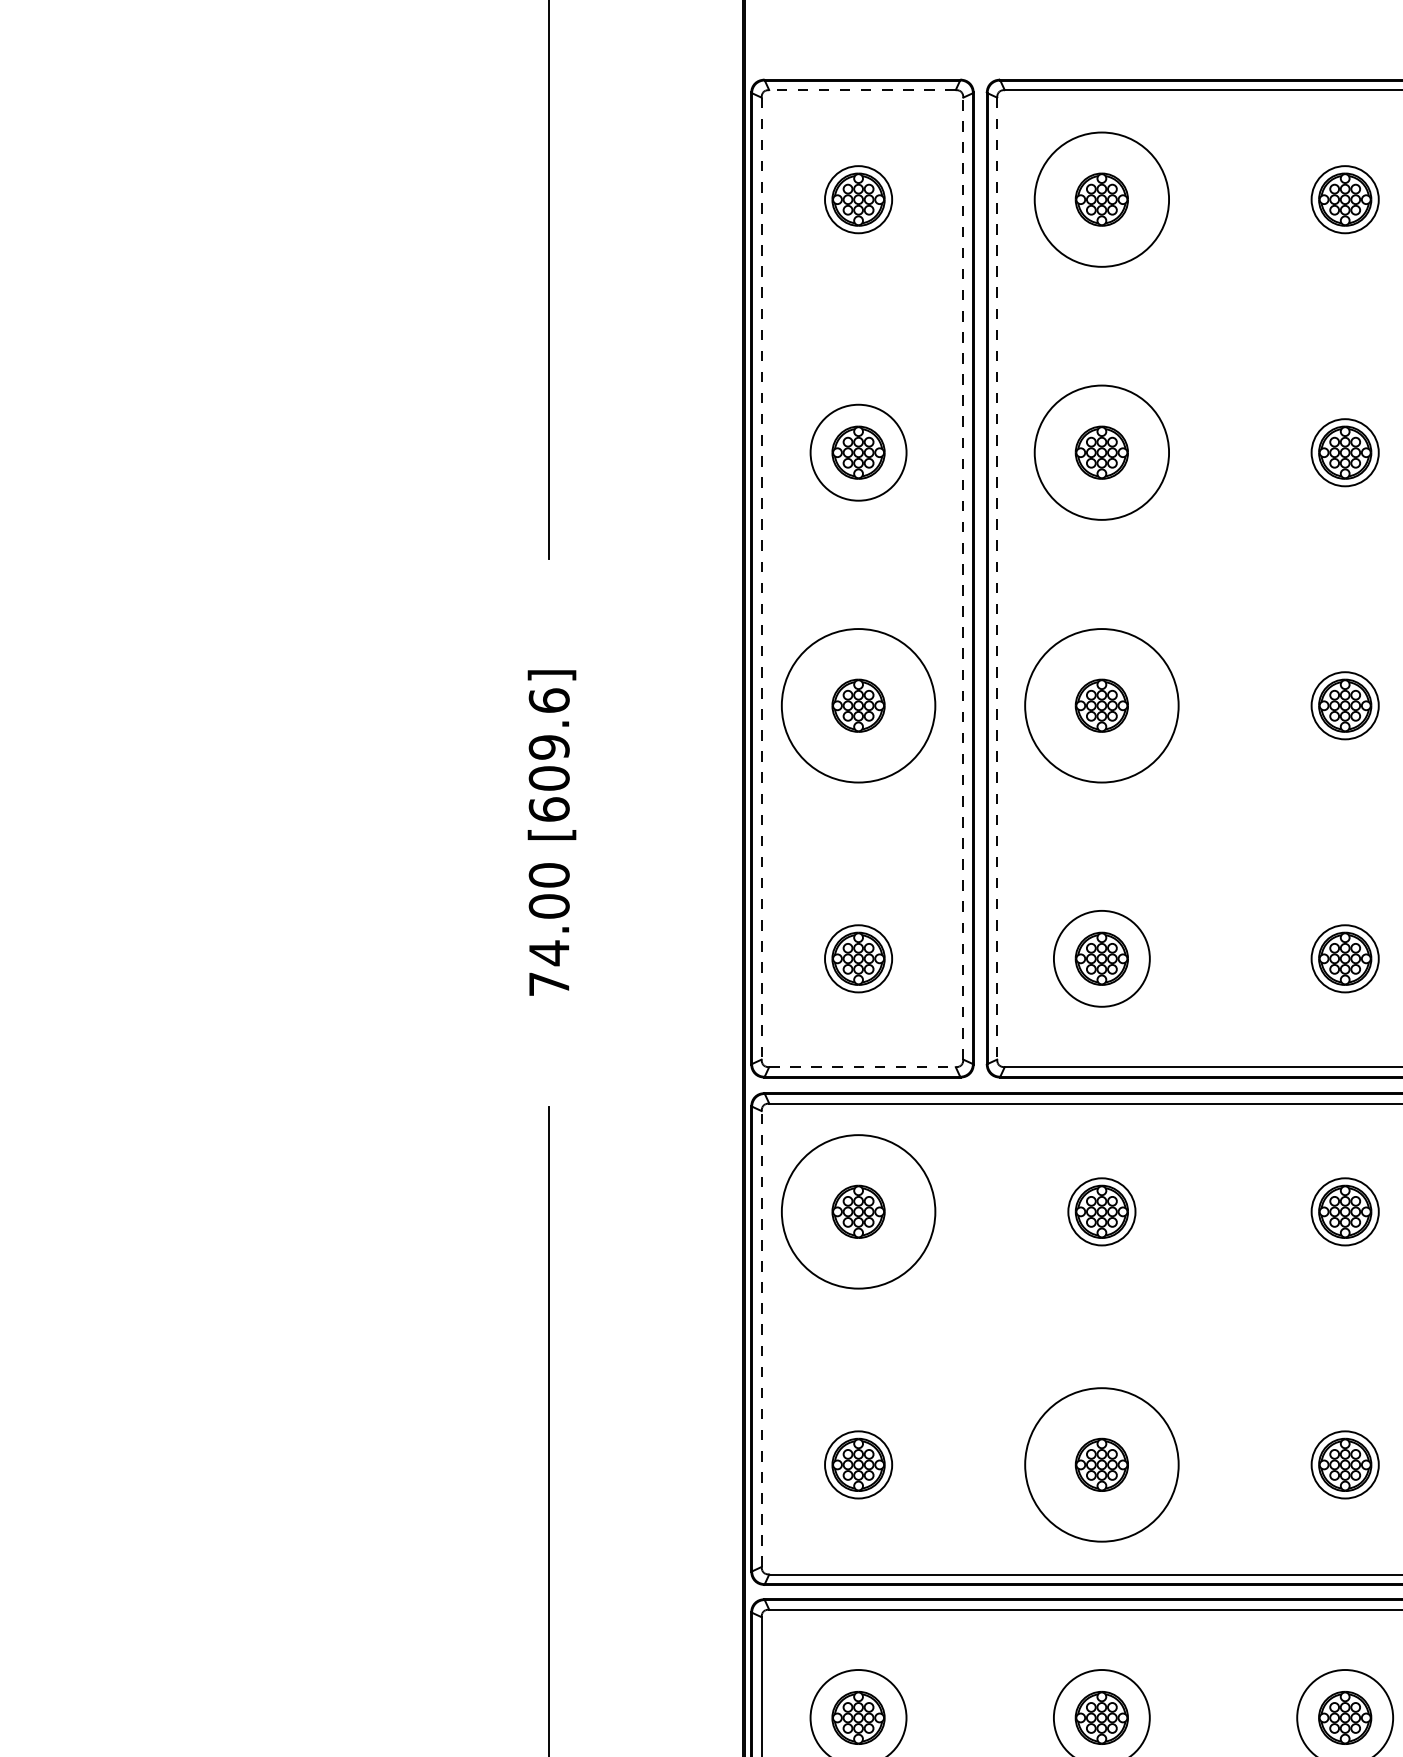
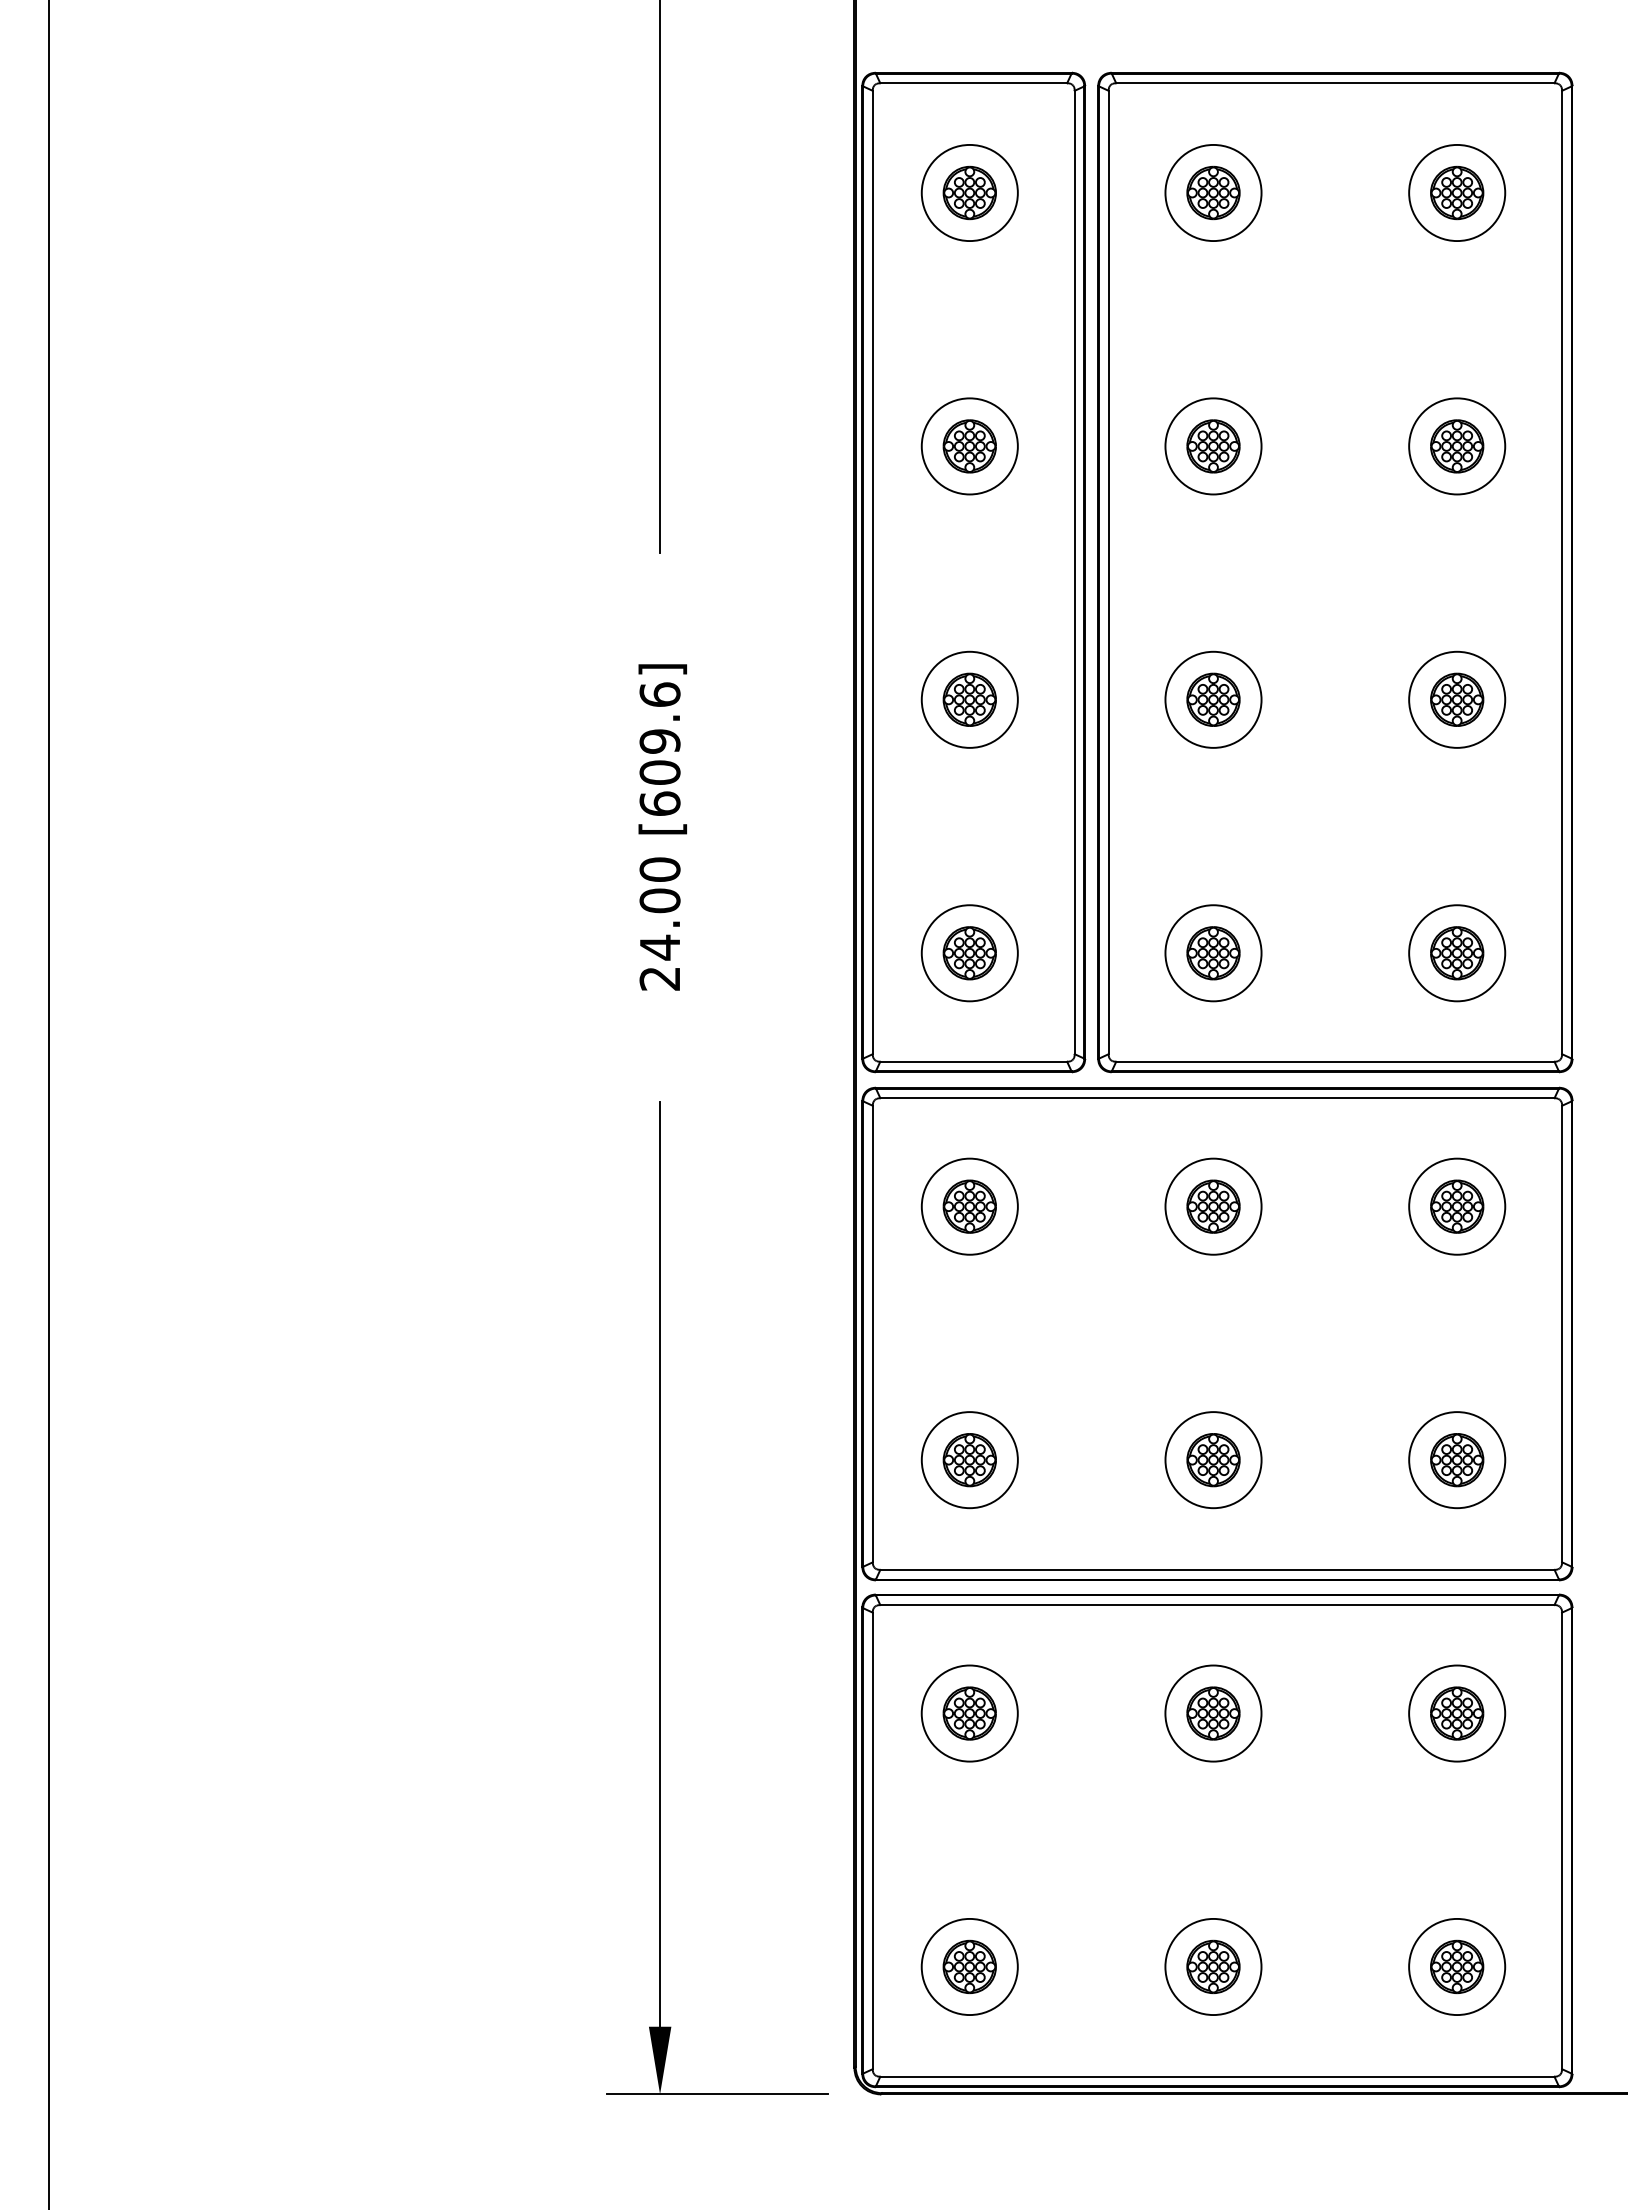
line: (862, 90) -> (973, 83), dashed -> solid
circle: (858, 199) -> (969, 192), size x1.43
circle: (1101, 199) -> (1213, 192), size x0.71
circle: (1345, 199) -> (1457, 192), size x1.43
circle: (1101, 452) -> (1213, 446), size x0.71
circle: (1345, 452) -> (1457, 446), size x1.43
line: (761, 578) -> (872, 572), dashed -> solid
line: (963, 578) -> (1074, 572), dashed -> solid
line: (997, 578) -> (1108, 572), dashed -> solid
circle: (858, 705) -> (969, 699), size x0.62
circle: (1101, 705) -> (1213, 699), size x0.62
circle: (1345, 705) -> (1457, 699), size x1.43
circle: (858, 959) -> (969, 953), size x1.43
circle: (1345, 959) -> (1457, 953), size x1.43
text: (548, 984) -> (659, 978), 74.00 -> 24.00
line: (863, 1066) -> (974, 1061), dashed -> solid
circle: (858, 1211) -> (969, 1206), size x0.62
circle: (1101, 1211) -> (1213, 1206), size x1.43
circle: (1345, 1211) -> (1457, 1206), size x1.43
line: (761, 1338) -> (872, 1333), dashed -> solid
circle: (858, 1465) -> (969, 1460), size x1.43
circle: (1101, 1465) -> (1213, 1460), size x0.62
circle: (1345, 1465) -> (1457, 1460), size x1.43

